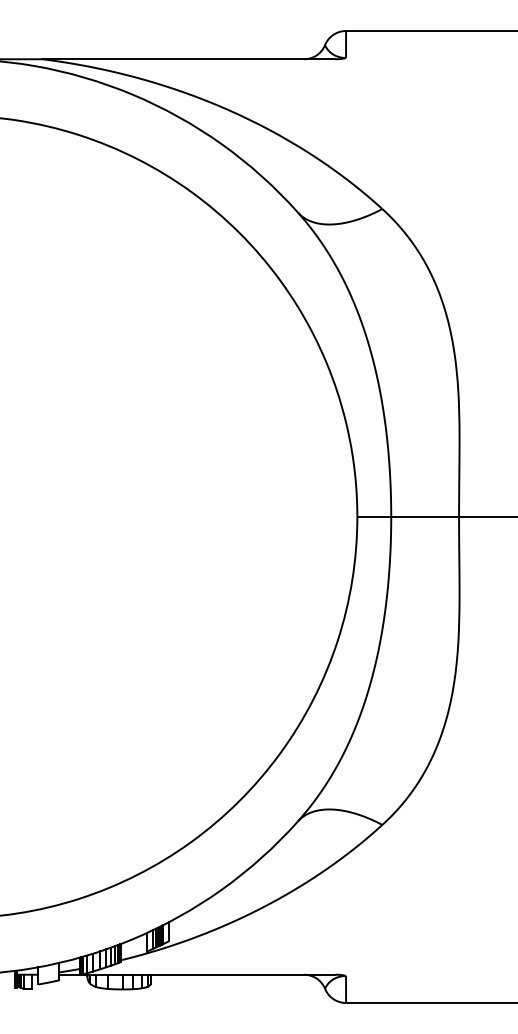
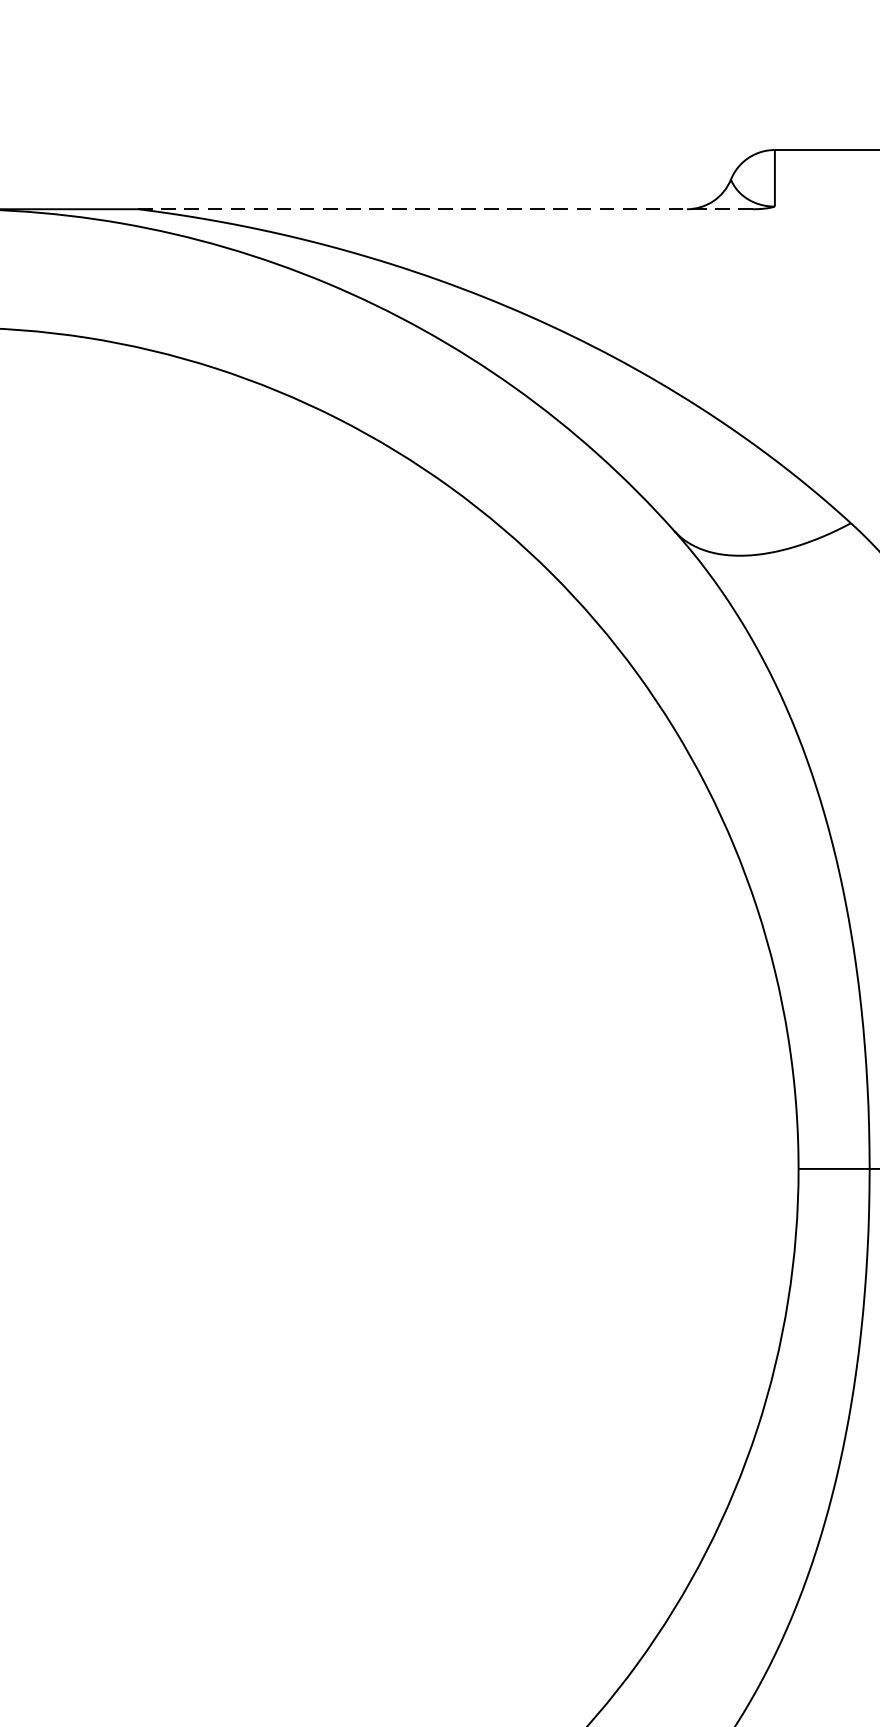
line: (188, 59) -> (444, 209), solid -> dashed

